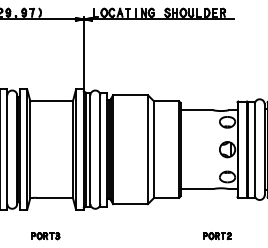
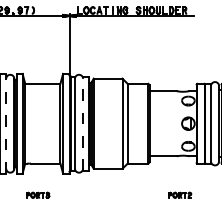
line: (7, 149) -> (6, 123), solid -> dashed
line: (100, 149) -> (83, 123), solid -> dashed

